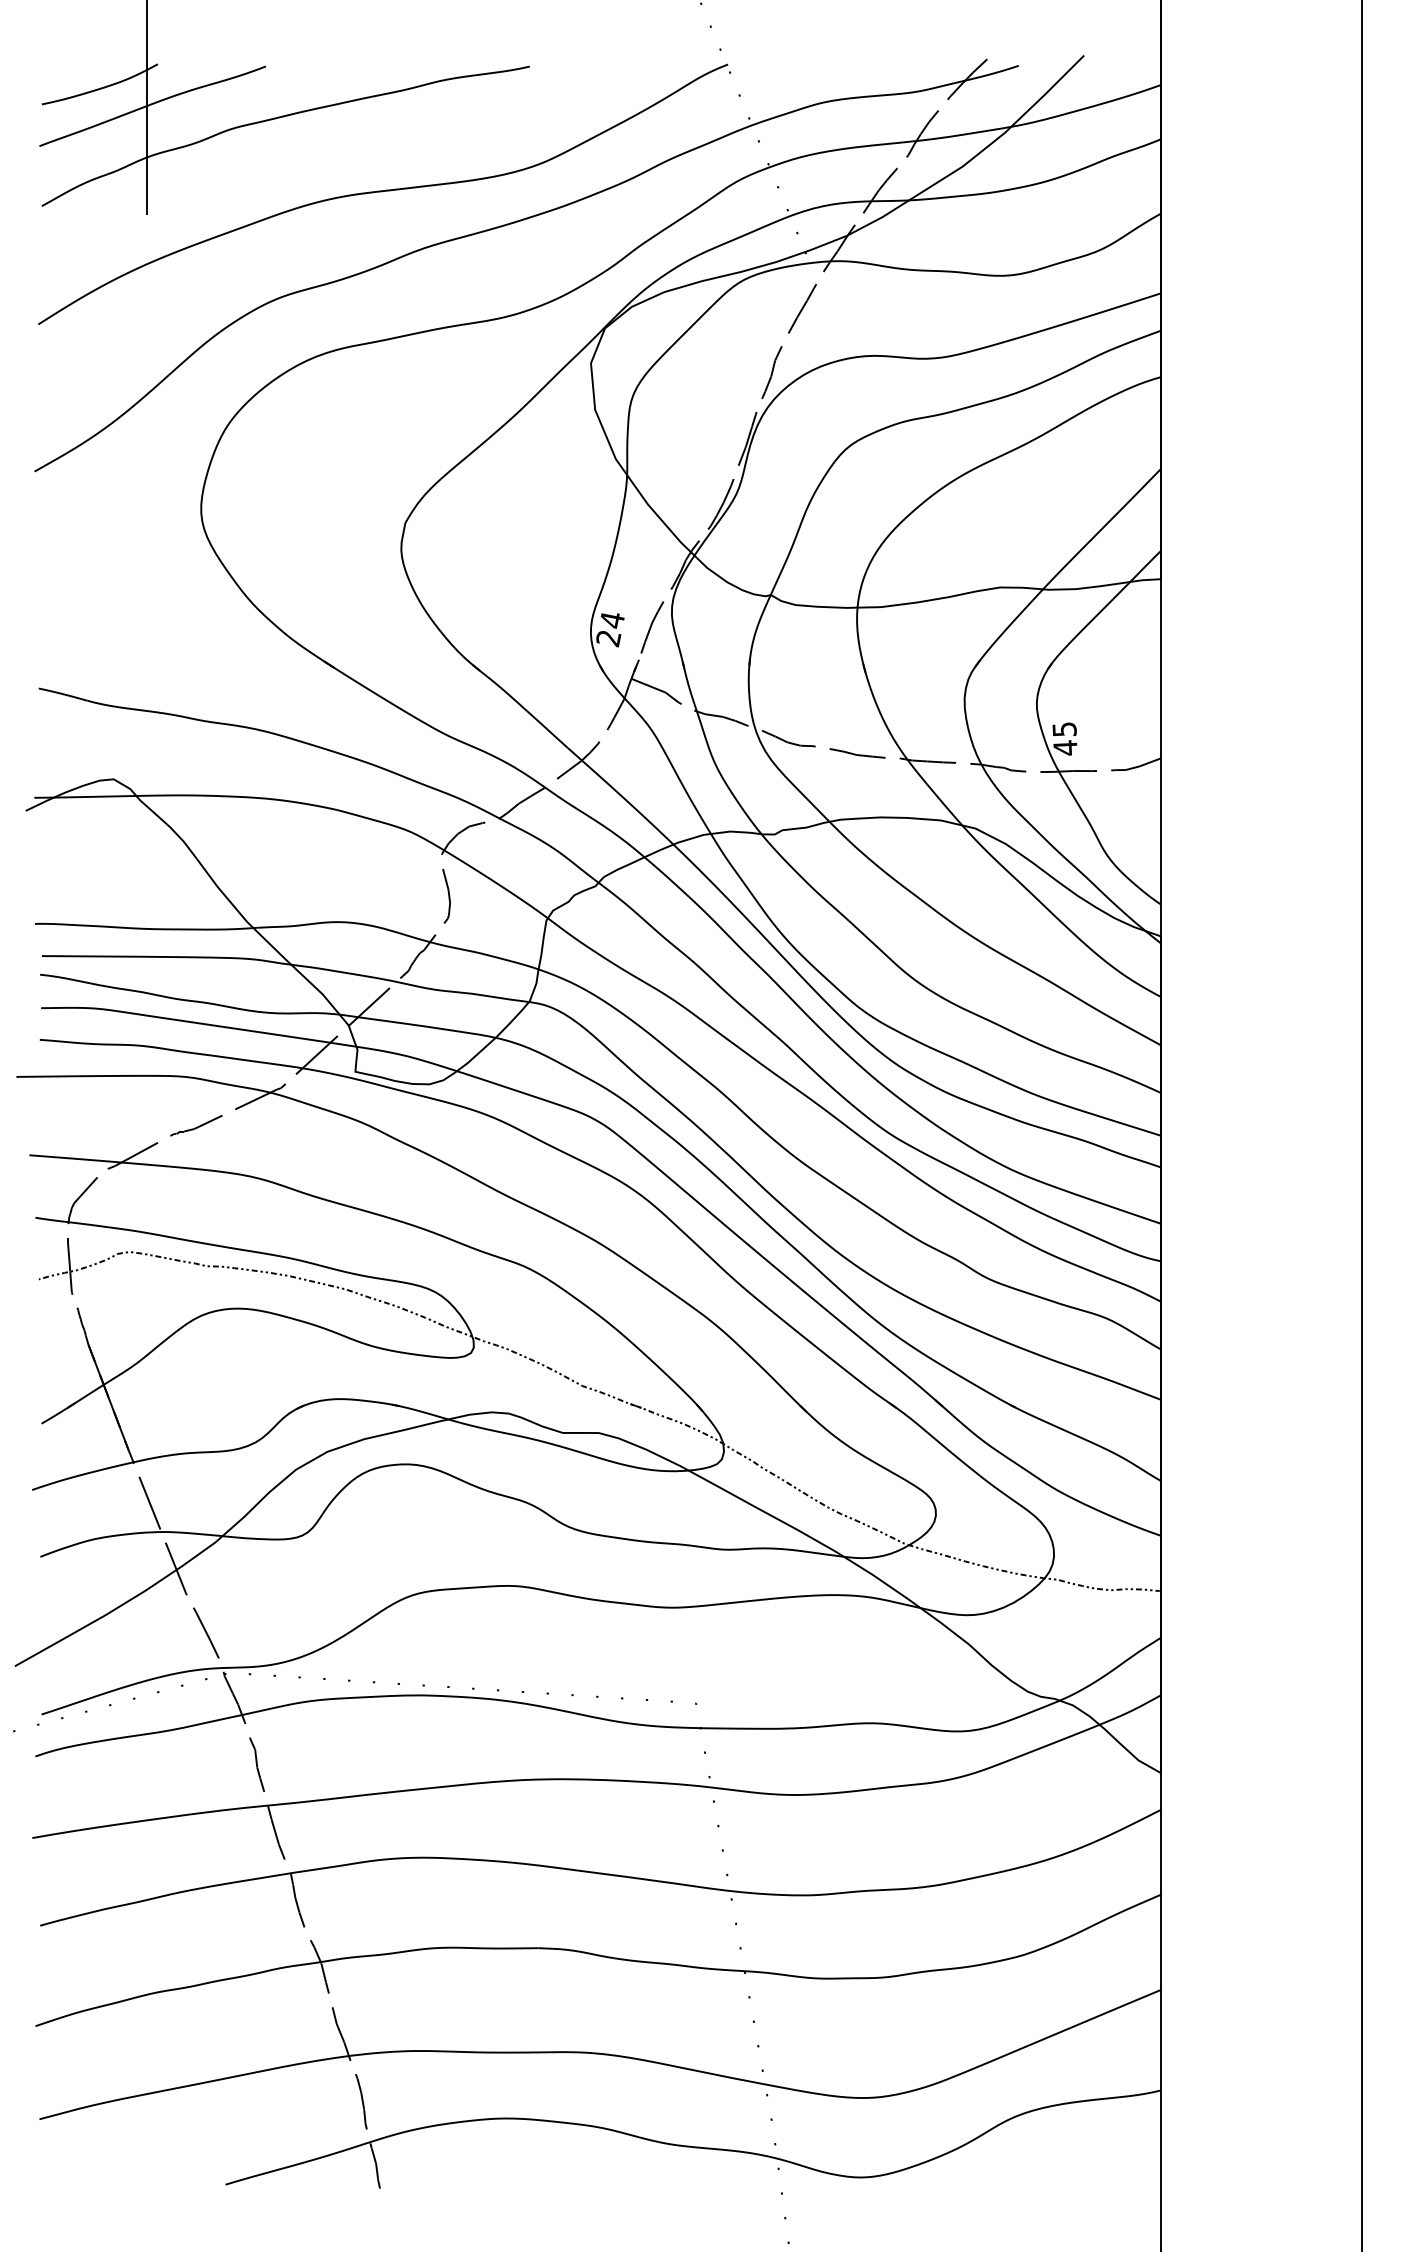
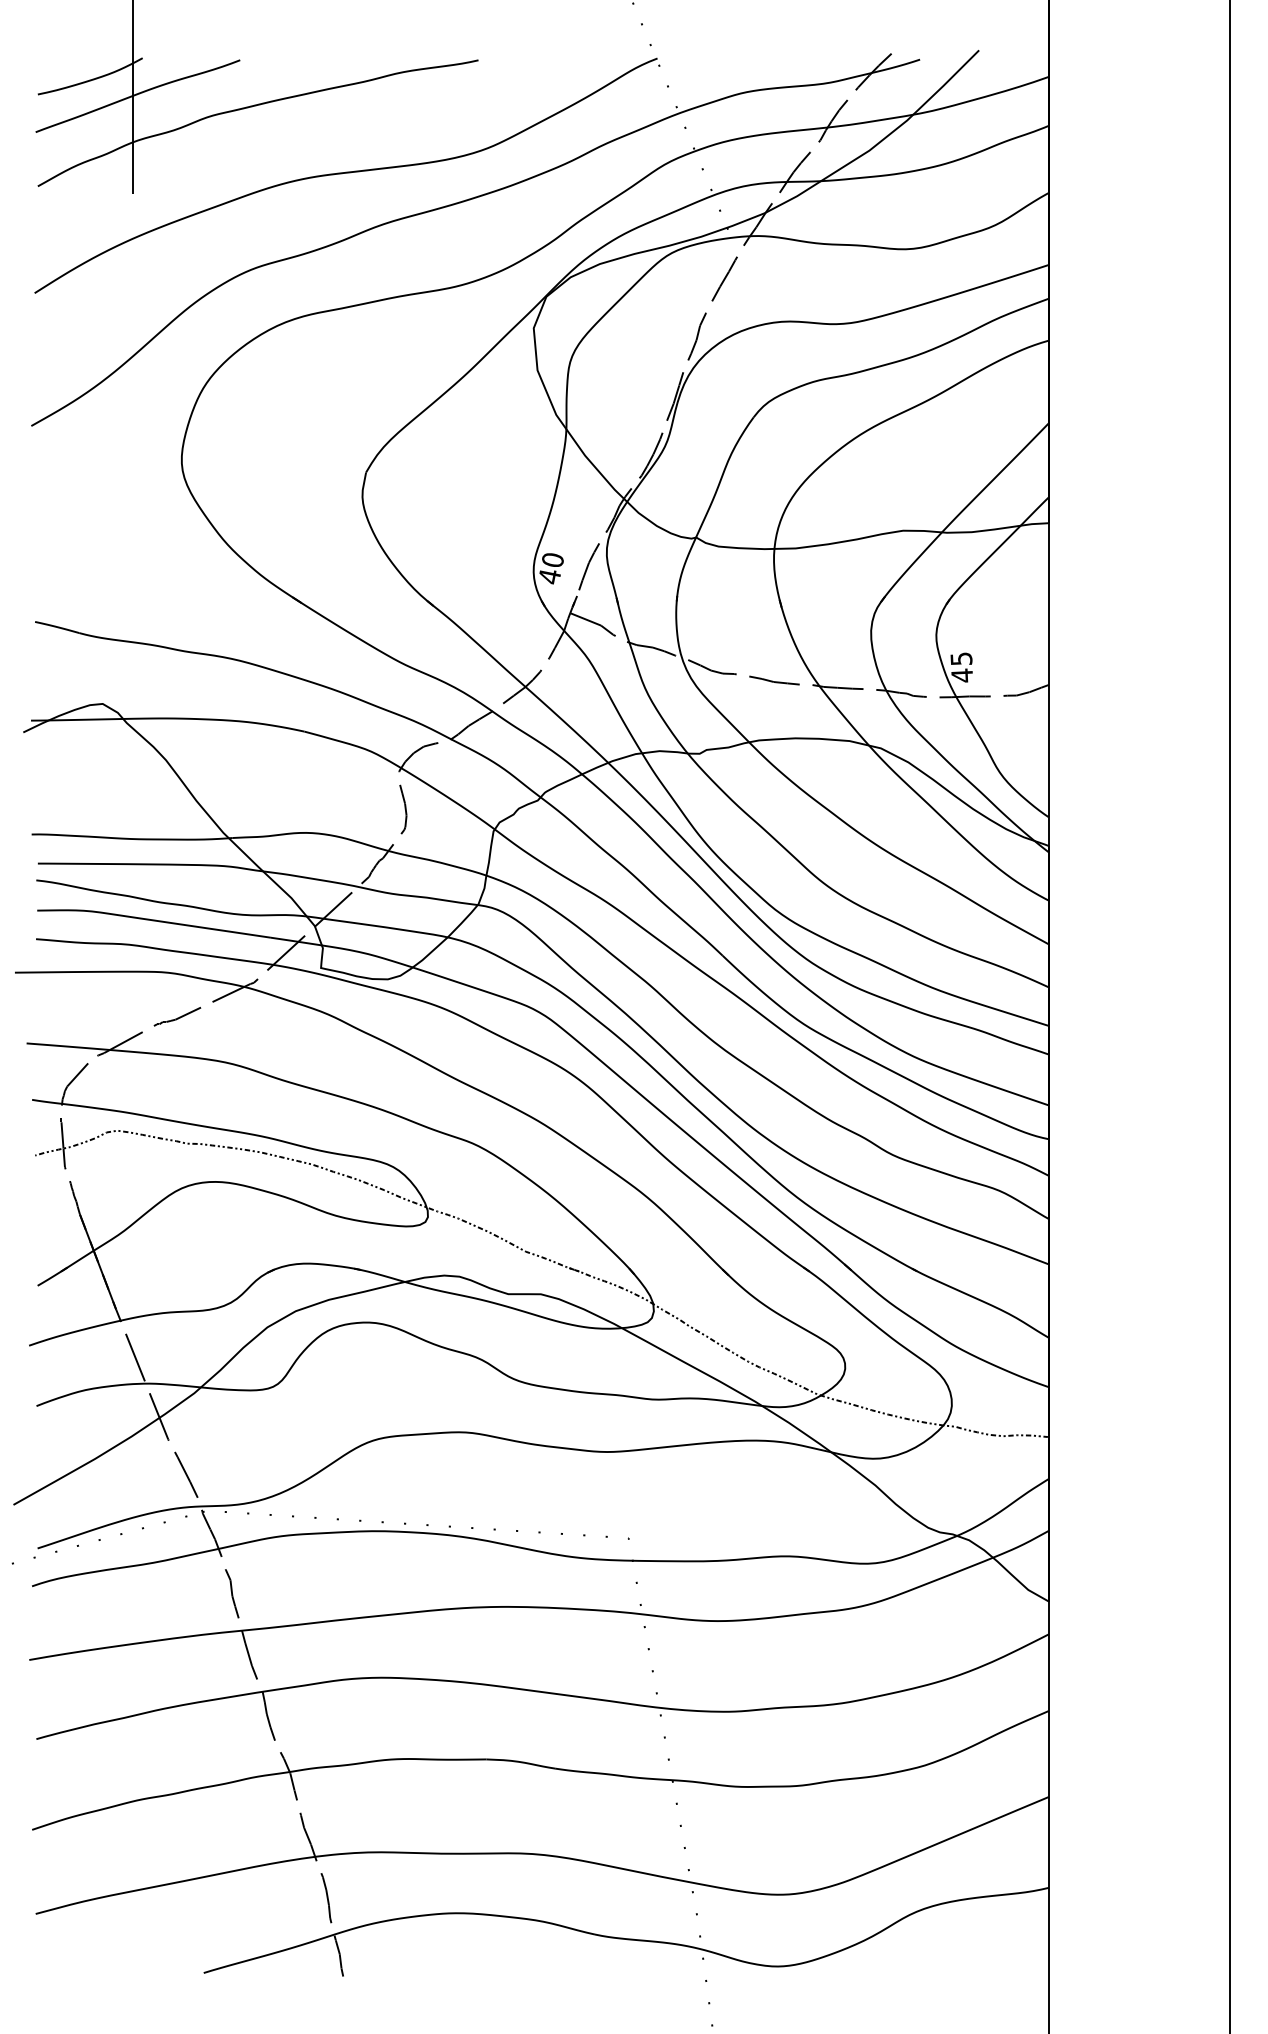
text: (610, 629) -> (551, 568), 24 -> 40

